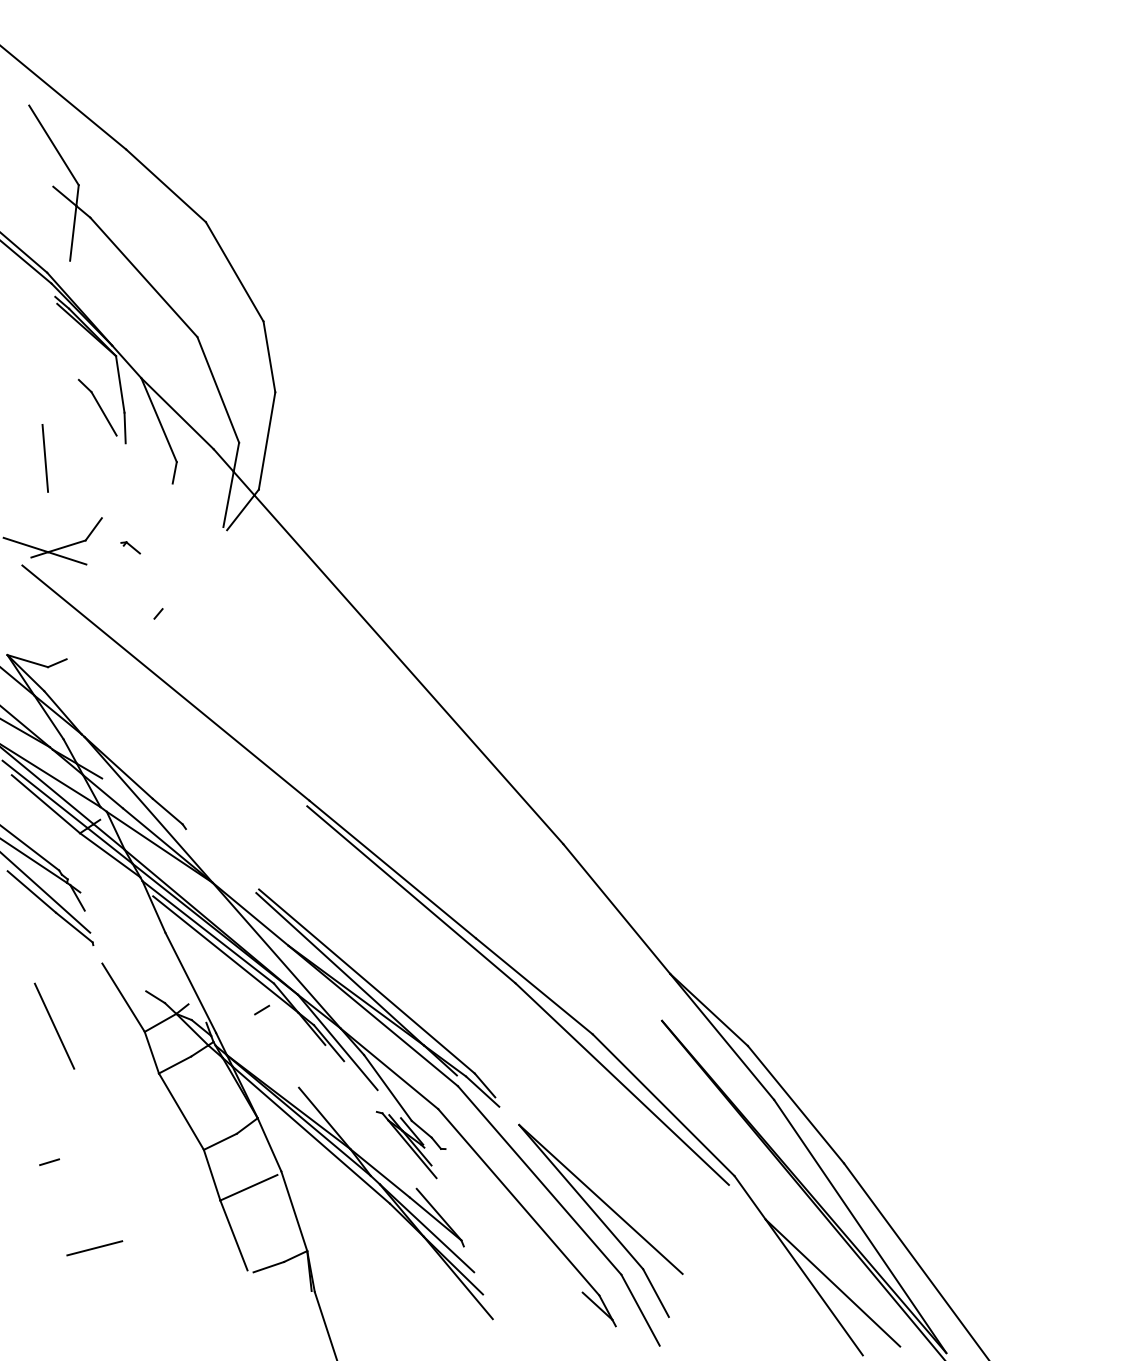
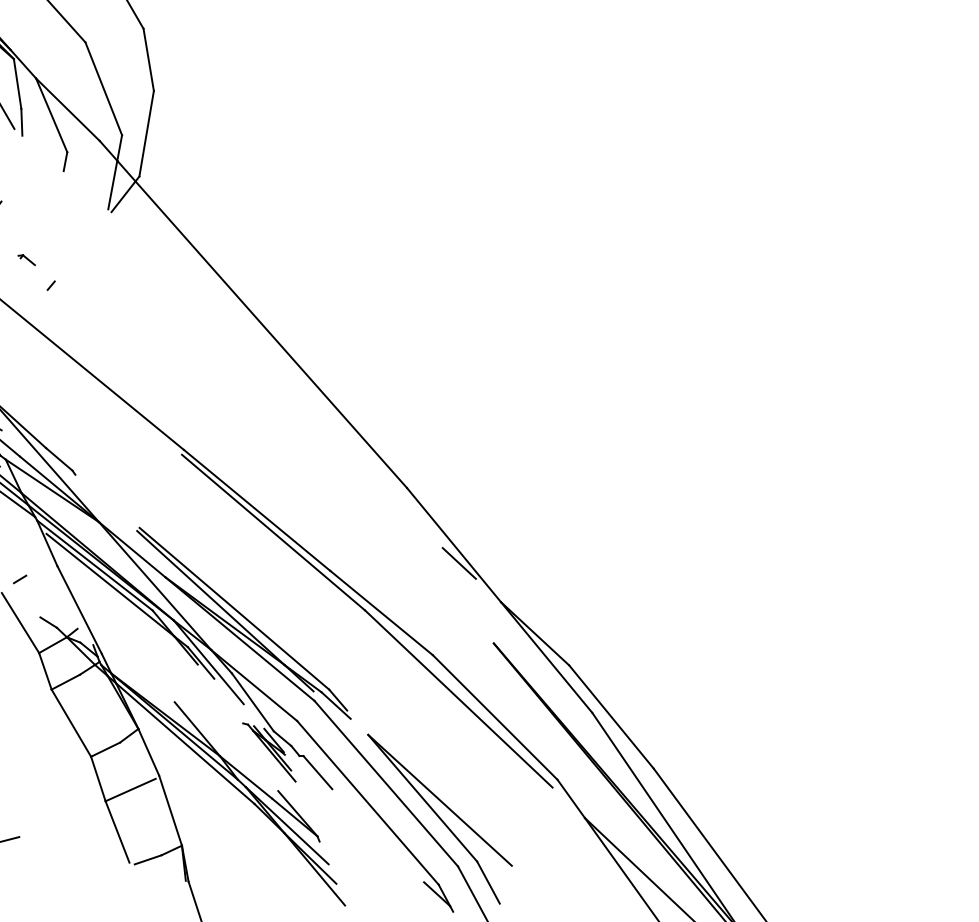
part: (130, 547) -> (26, 259), moved
line: (622, 929) -> (459, 563), added
line: (262, 1009) -> (20, 578), moved
line: (461, 1167) -> (317, 772), added

